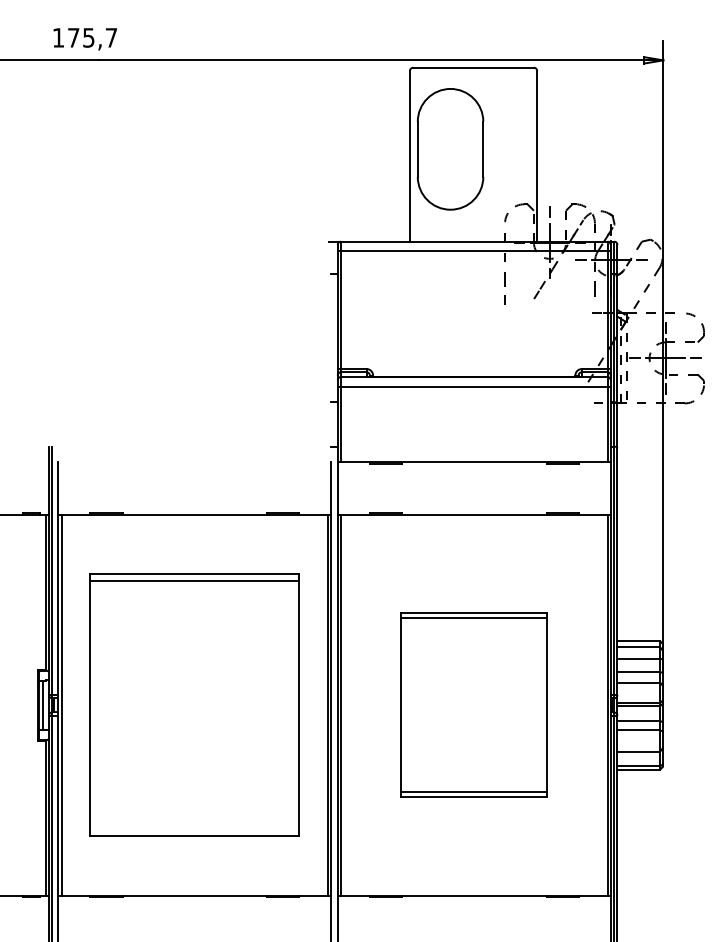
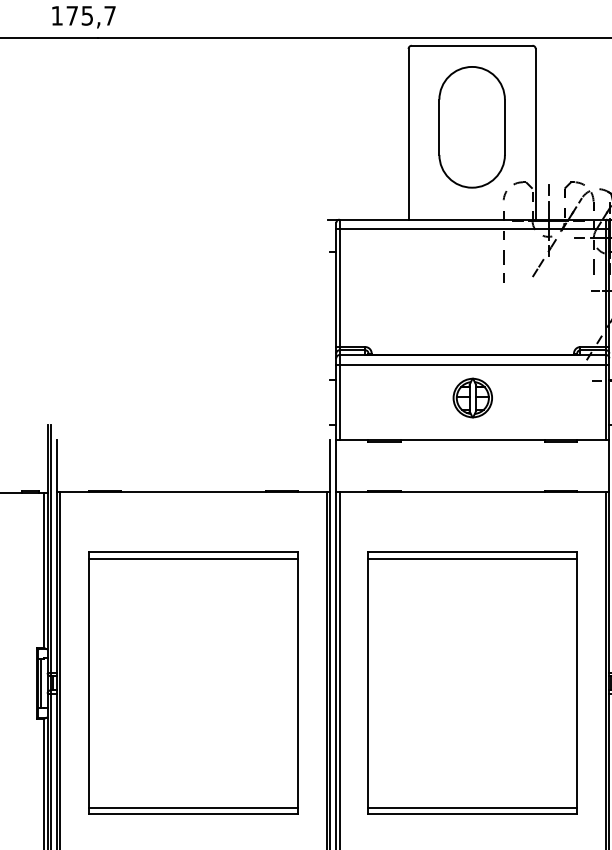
part: (450, 149) -> (472, 127), moved
part: (474, 419) -> (473, 397), added
part: (474, 704) -> (473, 682), size x1.43
line: (194, 829) -> (193, 807), added

